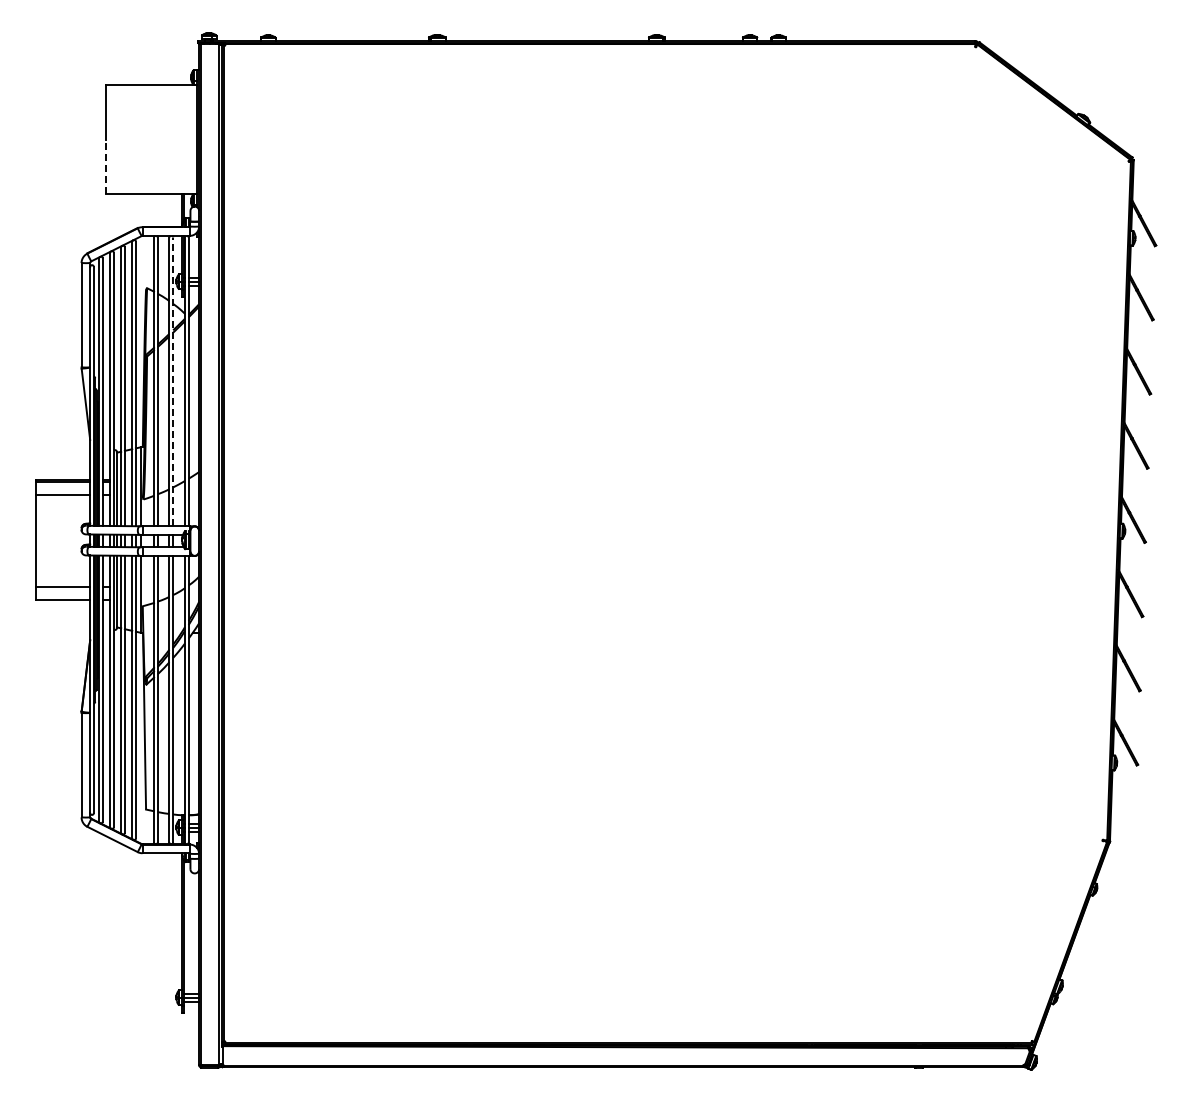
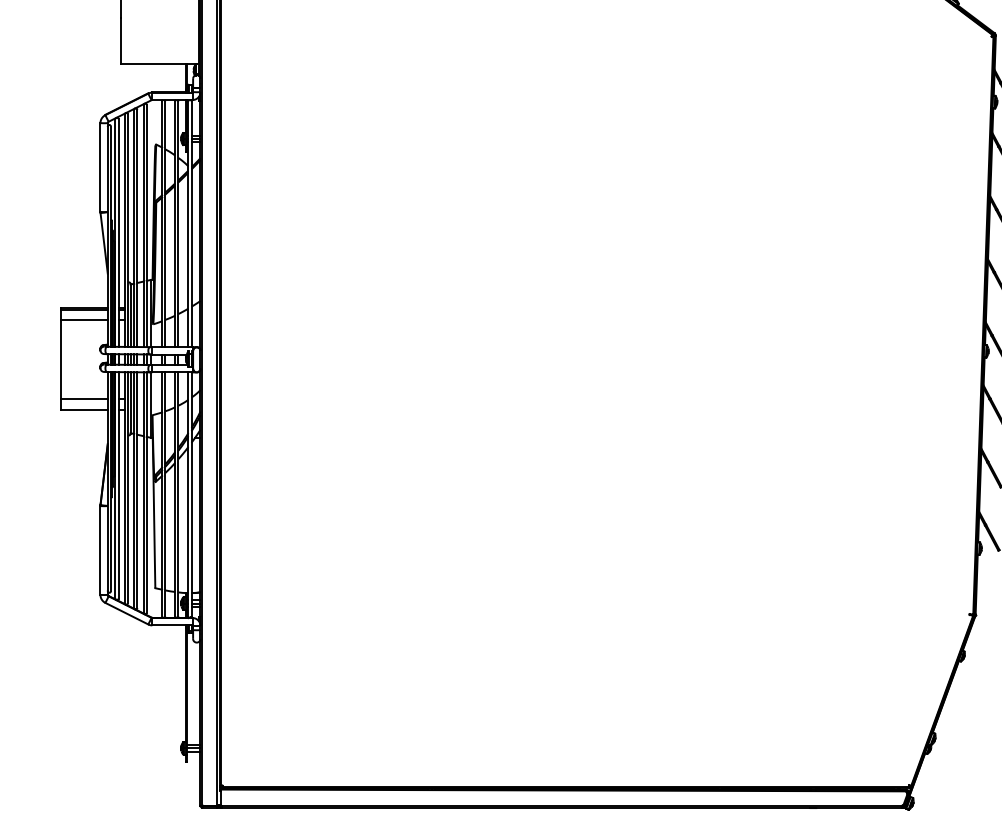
line: (105, 166) -> (120, 40), dashed -> solid
line: (173, 381) -> (178, 223), dashed -> solid

